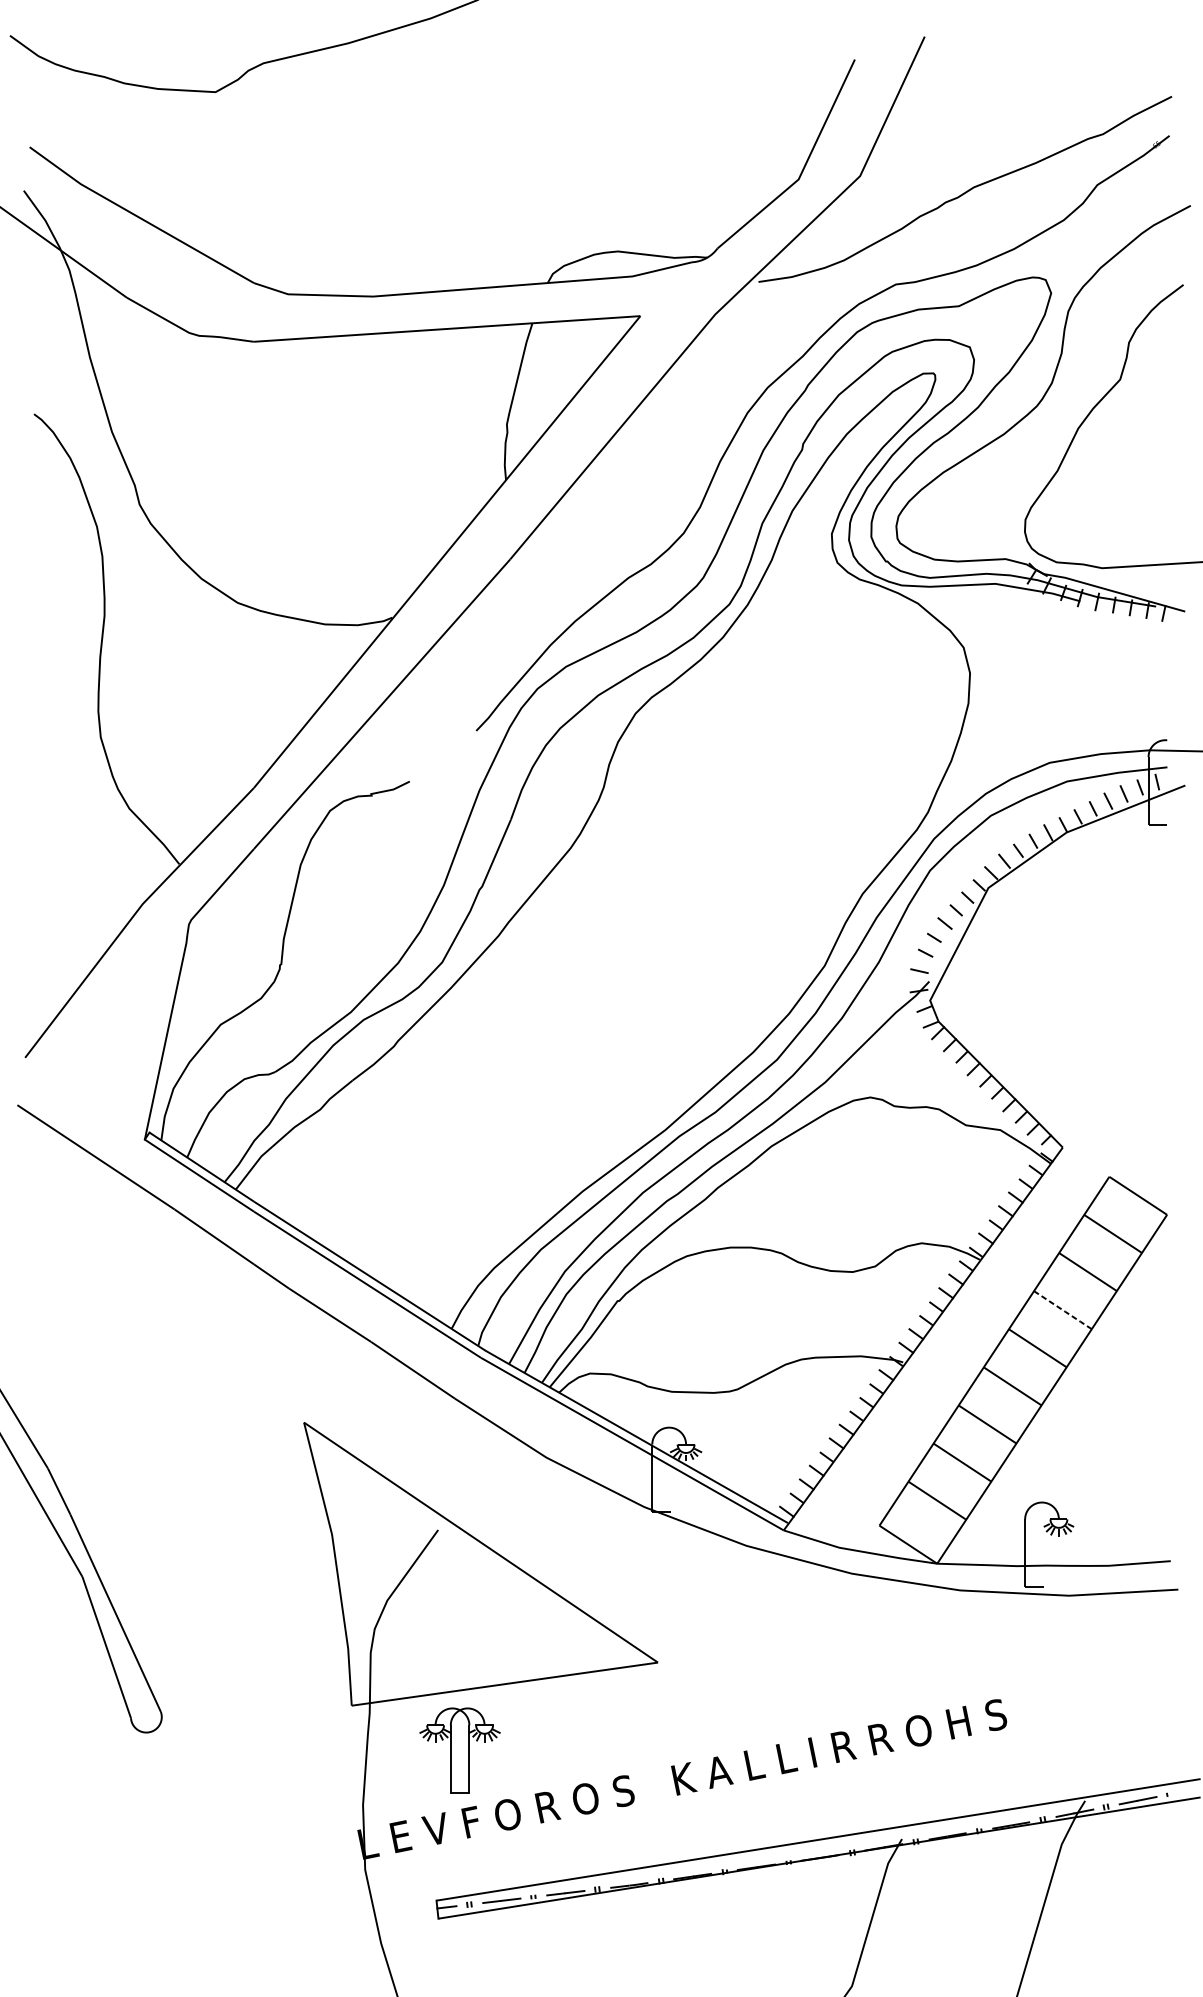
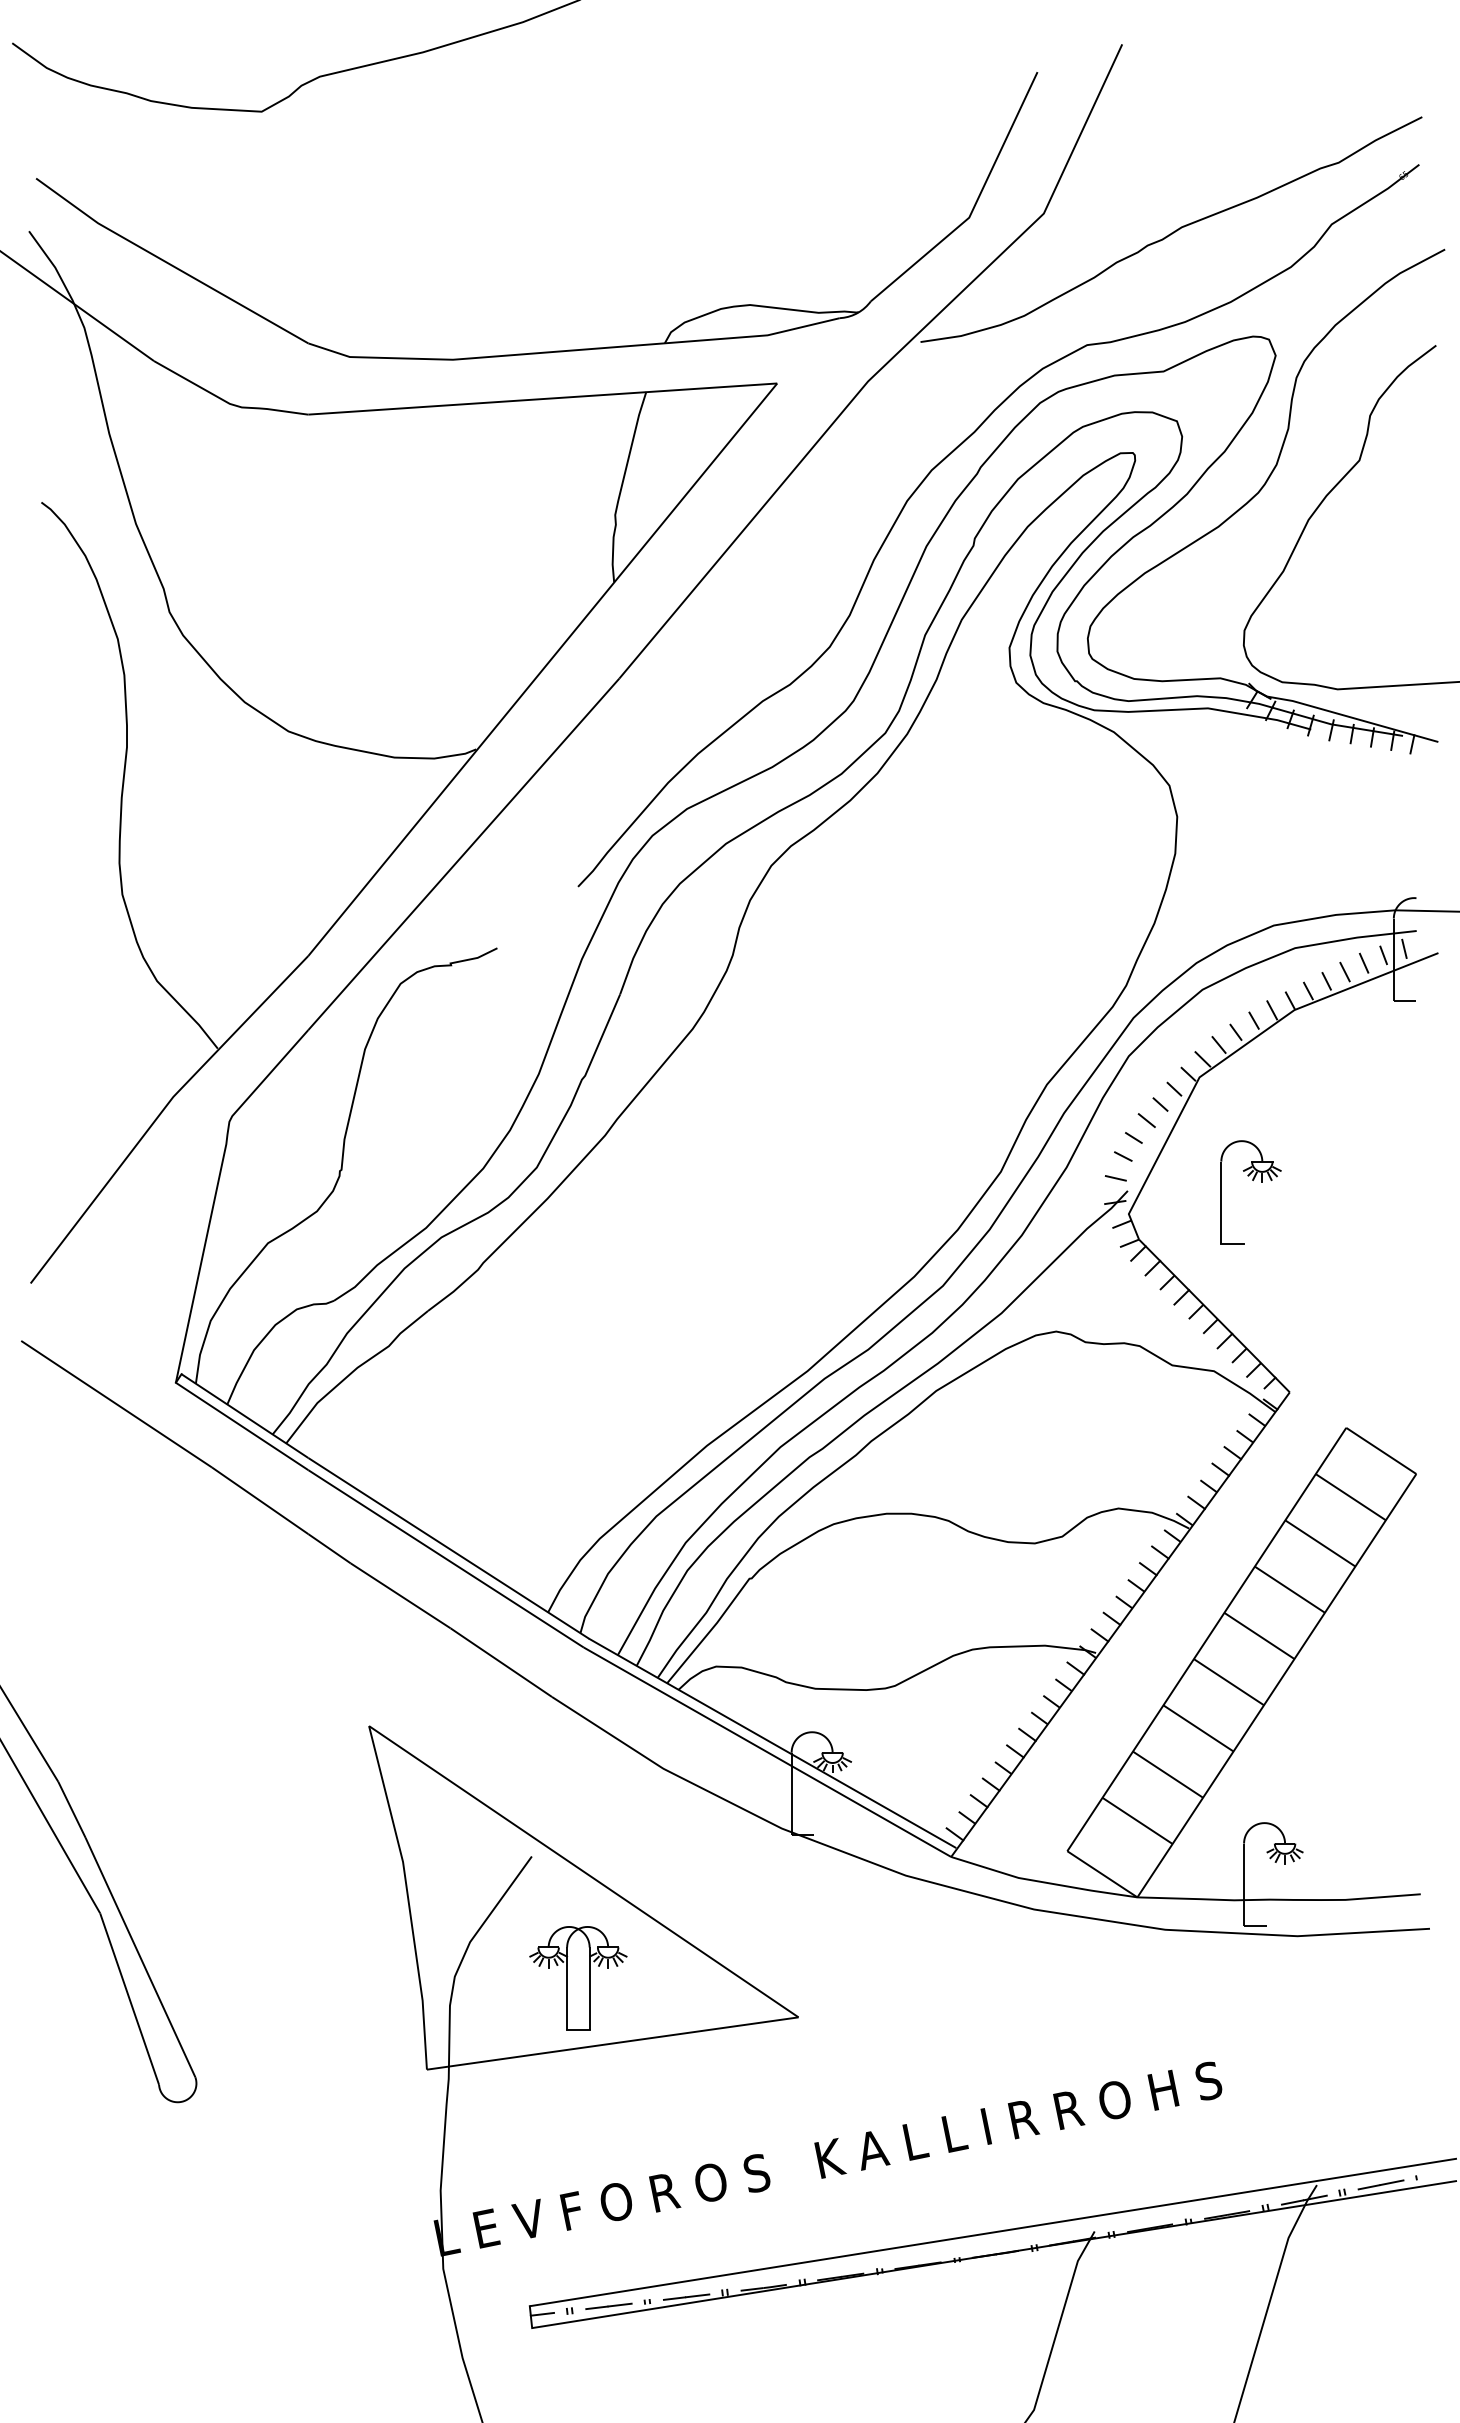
part: (1032, 972) -> (1252, 1180), added
line: (1064, 1310) -> (1291, 1590), dashed -> solid
part: (460, 1750) -> (578, 1978), moved

